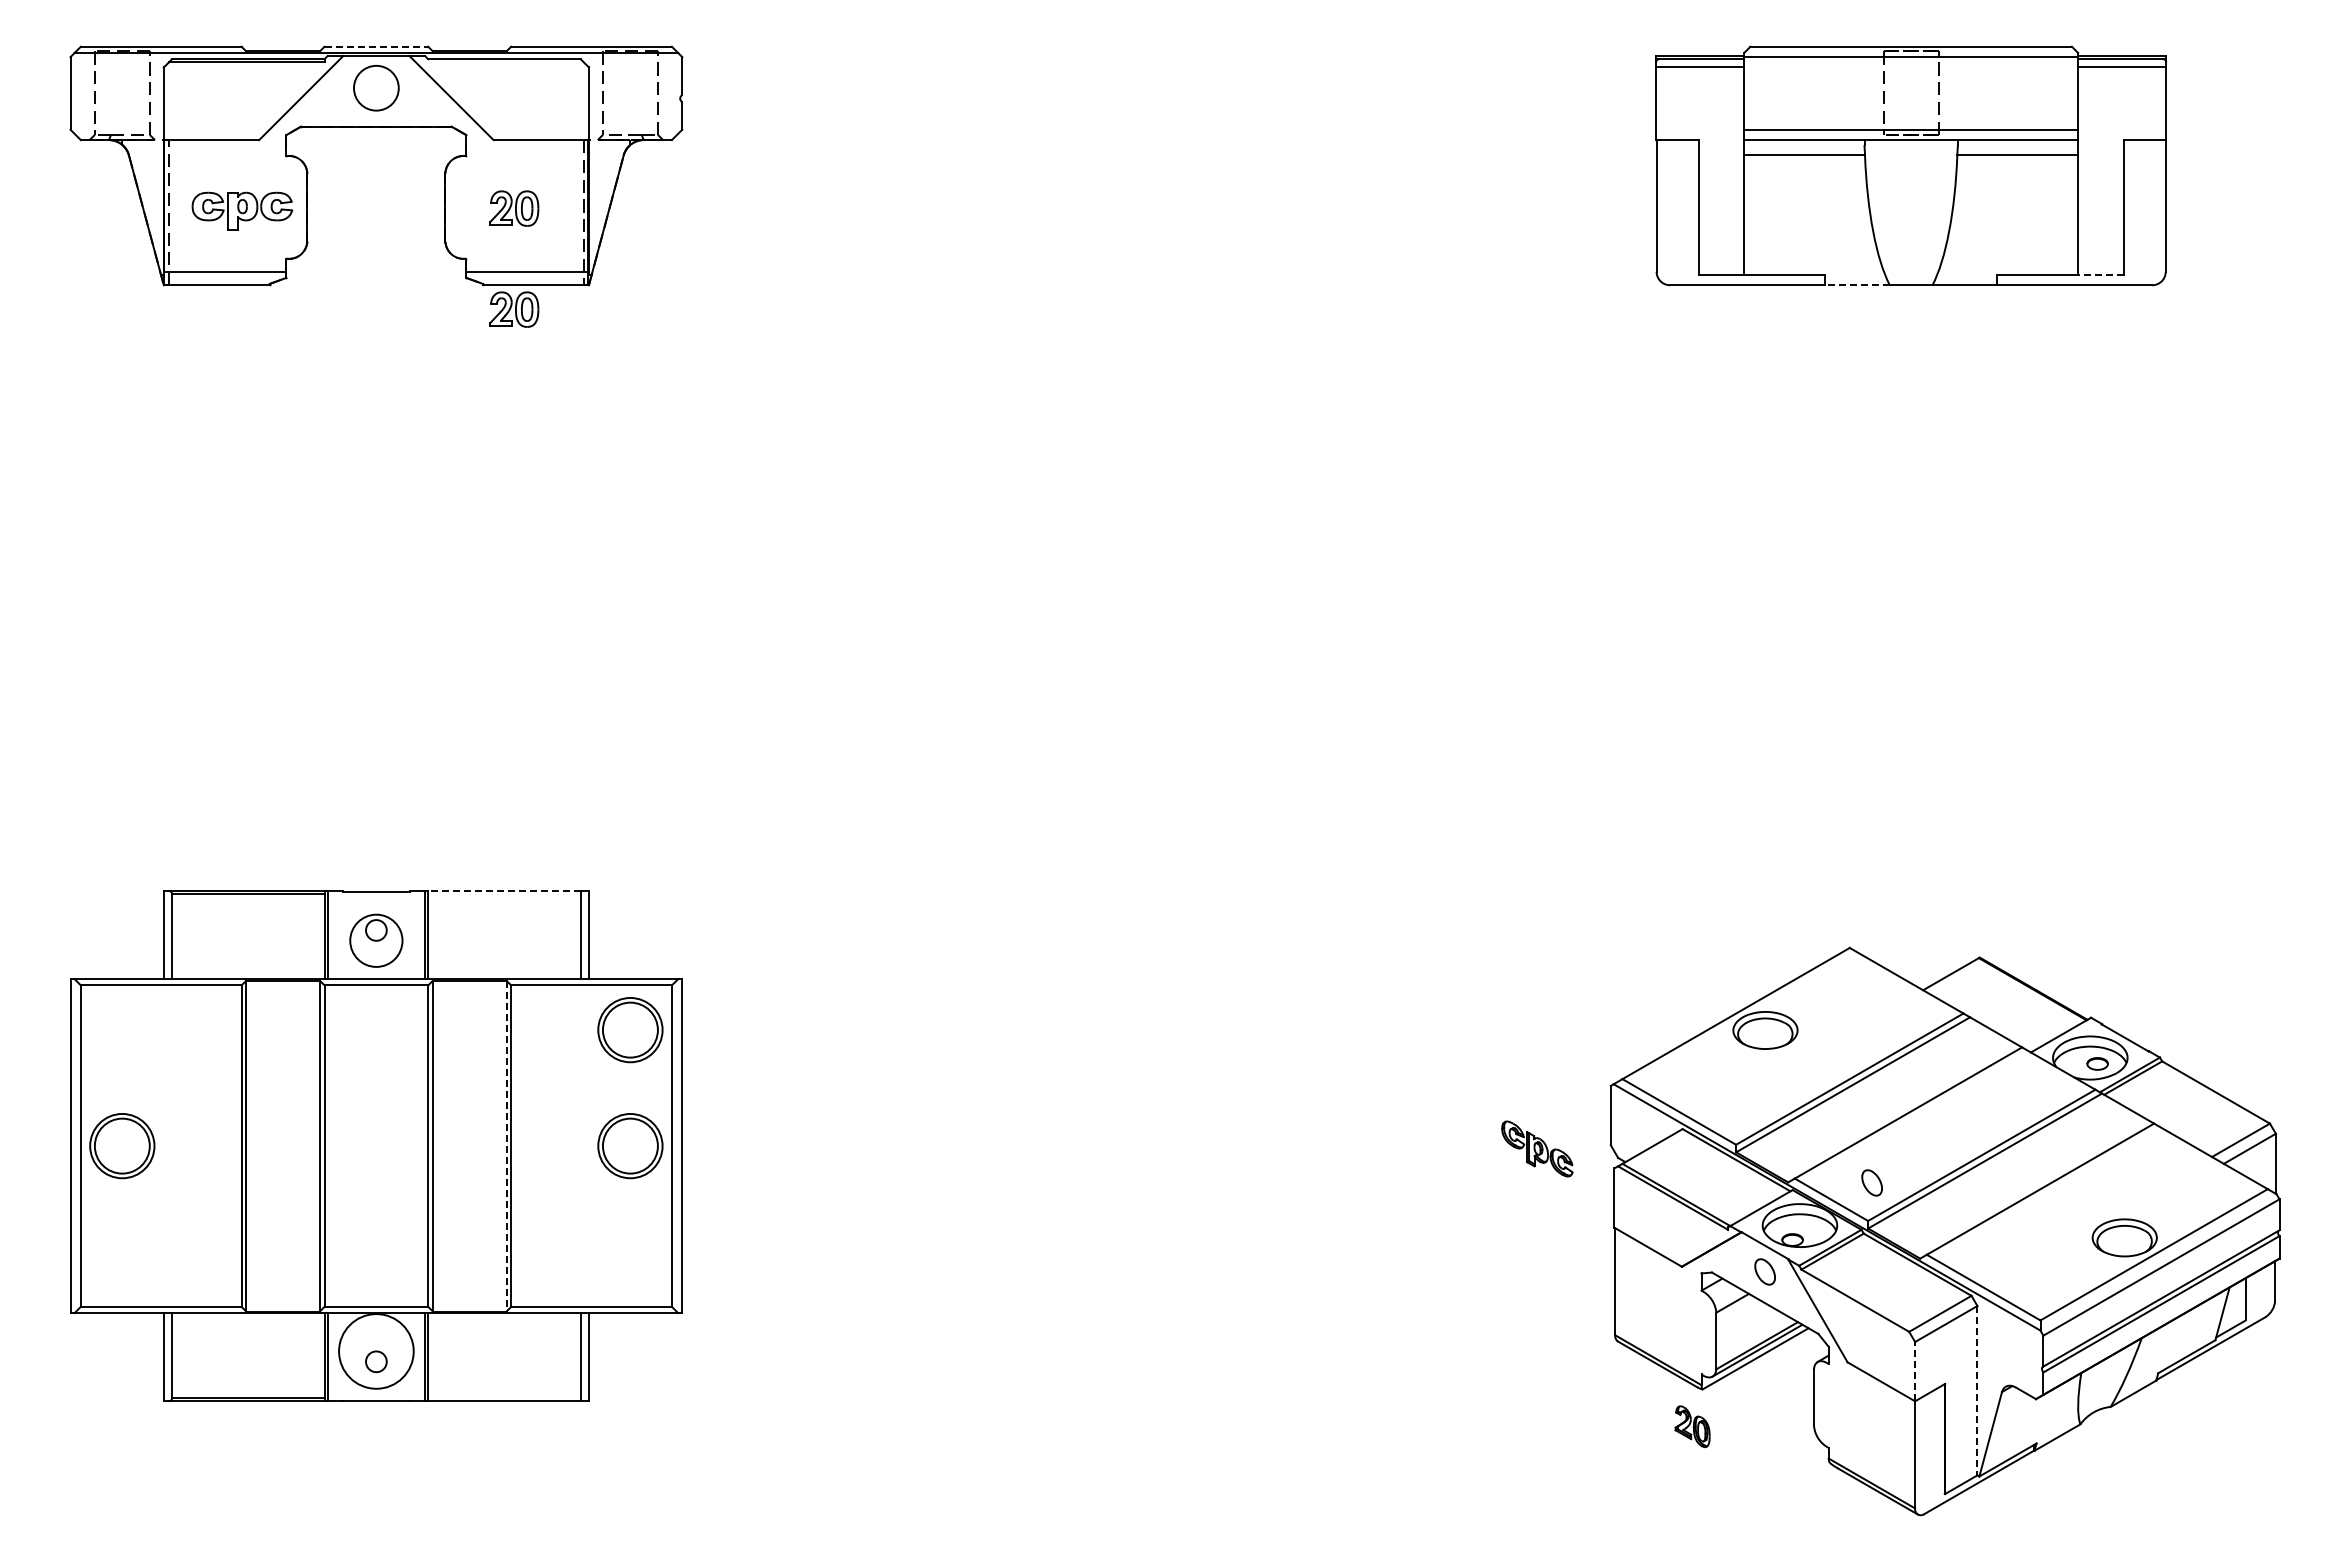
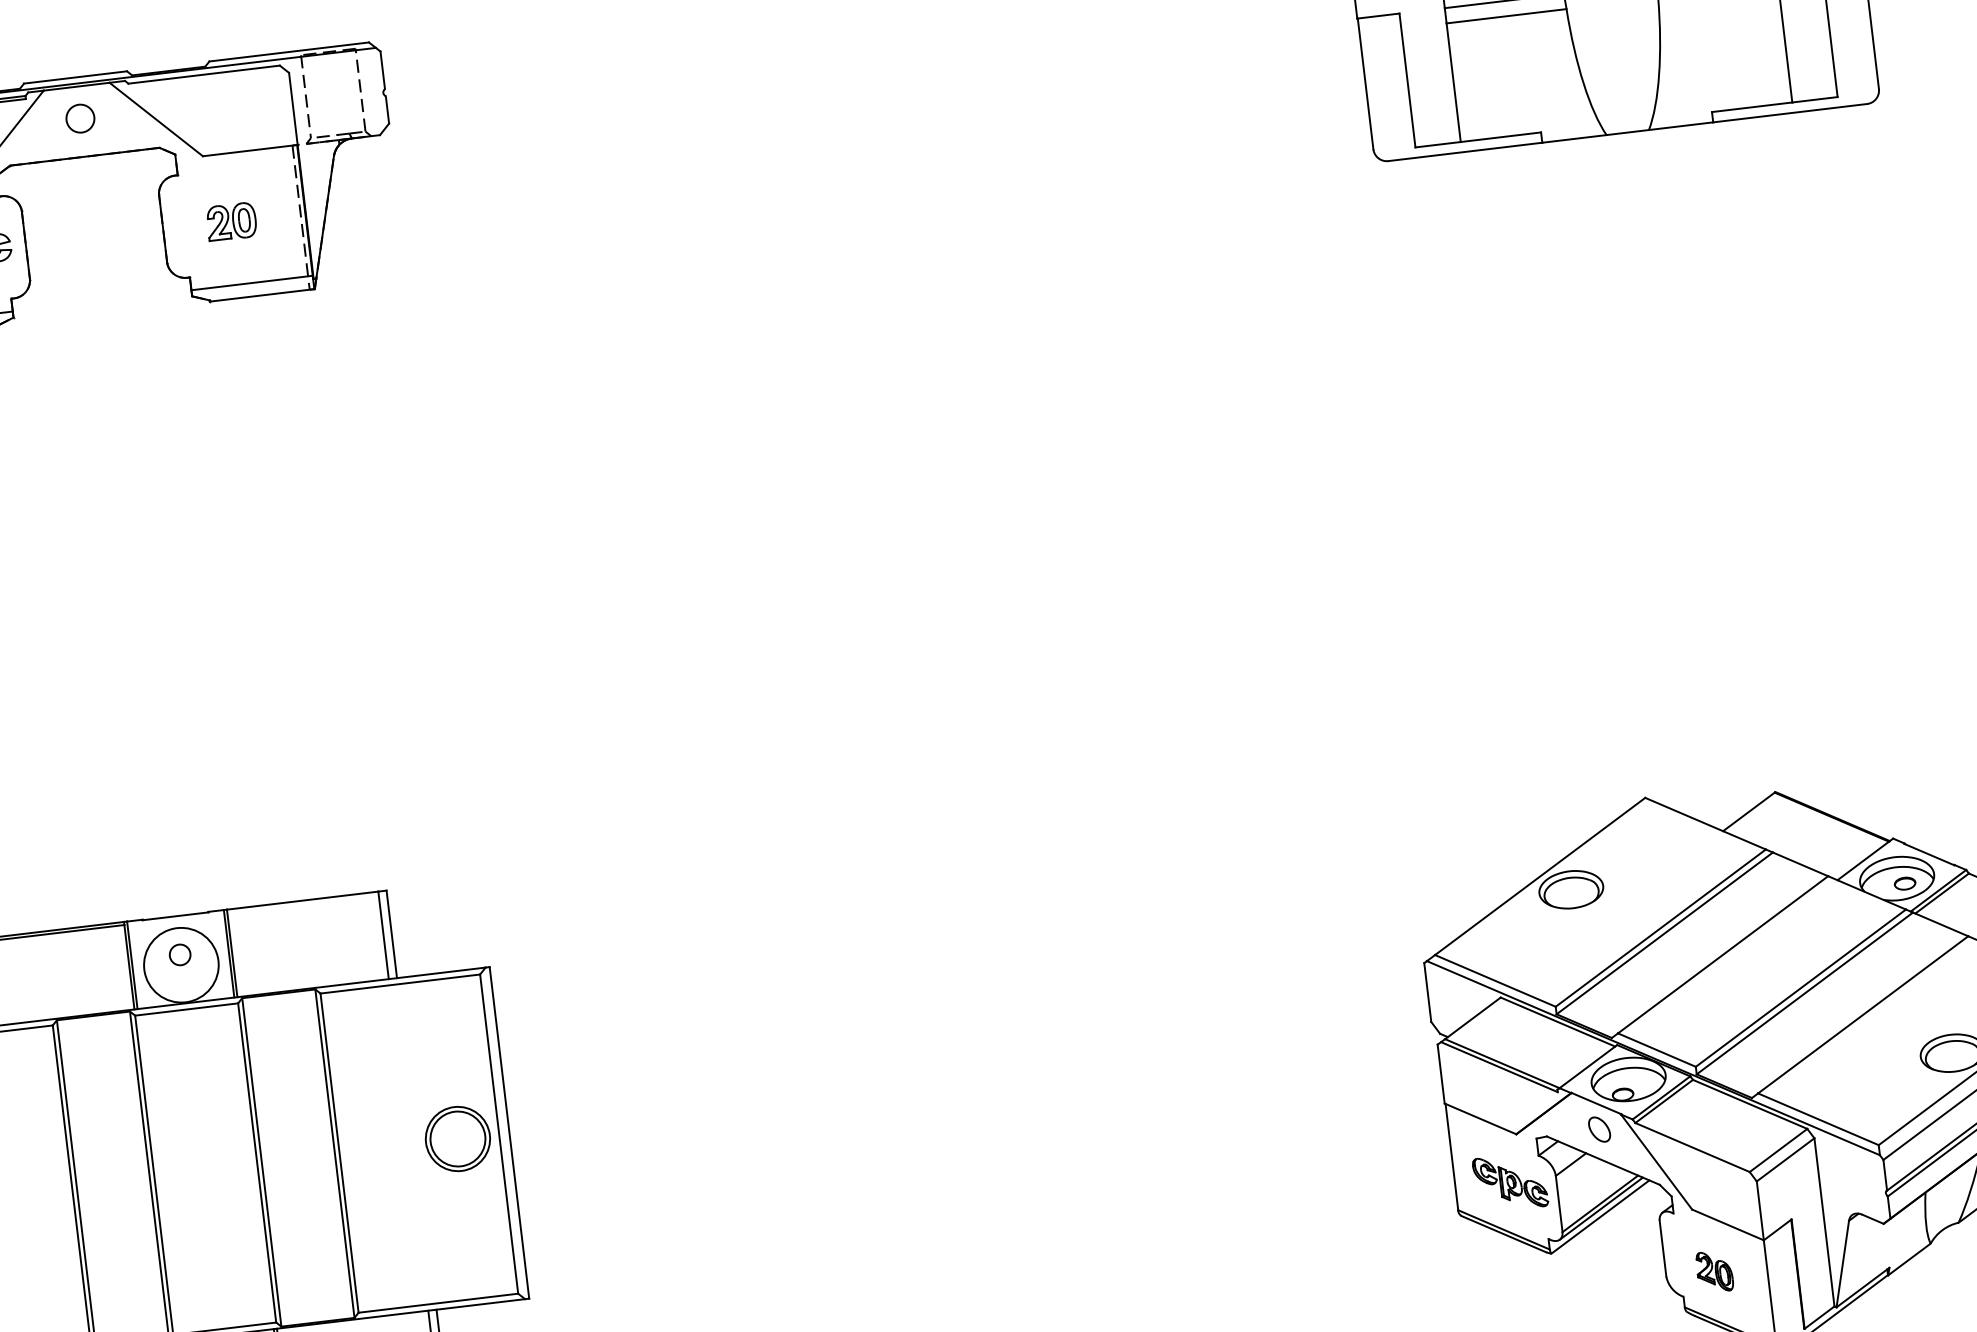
line: (376, 46) -> (75, 77), dashed -> solid
circle: (376, 88) -> (80, 118), size x0.62
line: (2100, 274) -> (1814, 99), dashed -> solid
line: (1856, 285) -> (1573, 139), dashed -> solid
part: (514, 309) -> (243, 322), removed
line: (503, 891) -> (301, 901), dashed -> solid
circle: (376, 940) -> (181, 964), size x1.43
part: (630, 1030) -> (444, 1024), removed
line: (506, 1146) -> (334, 1154), dashed -> solid
part: (1537, 1148) -> (1510, 1182), moved
part: (1871, 1182) -> (1694, 1028), removed
line: (1915, 1371) -> (1760, 1210), dashed -> solid
line: (1977, 1390) -> (1824, 1222), dashed -> solid
part: (1692, 1426) -> (1714, 1271), moved

